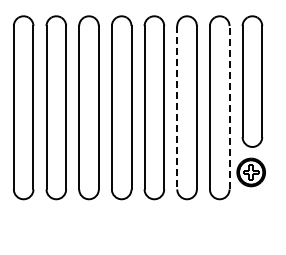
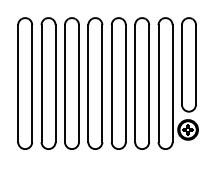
line: (177, 107) -> (135, 83), dashed -> solid
line: (229, 107) -> (172, 83), dashed -> solid

